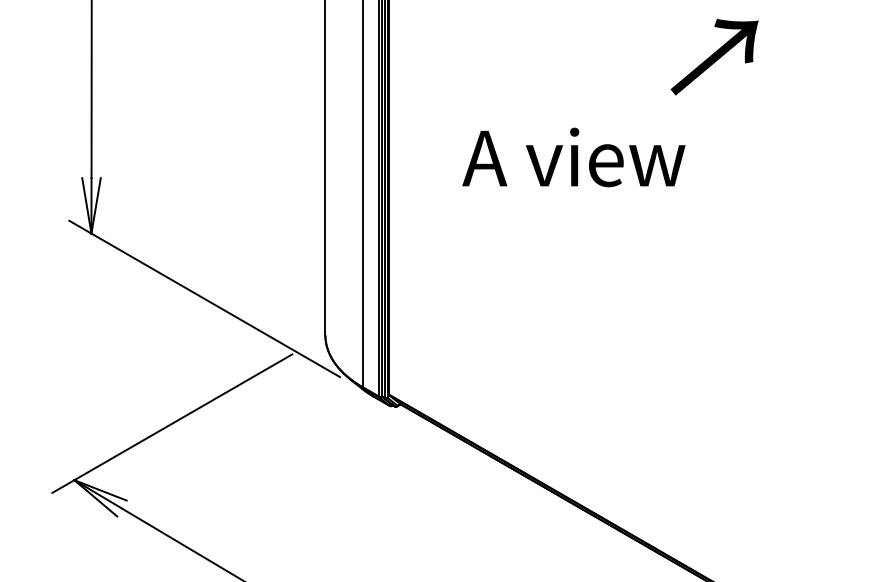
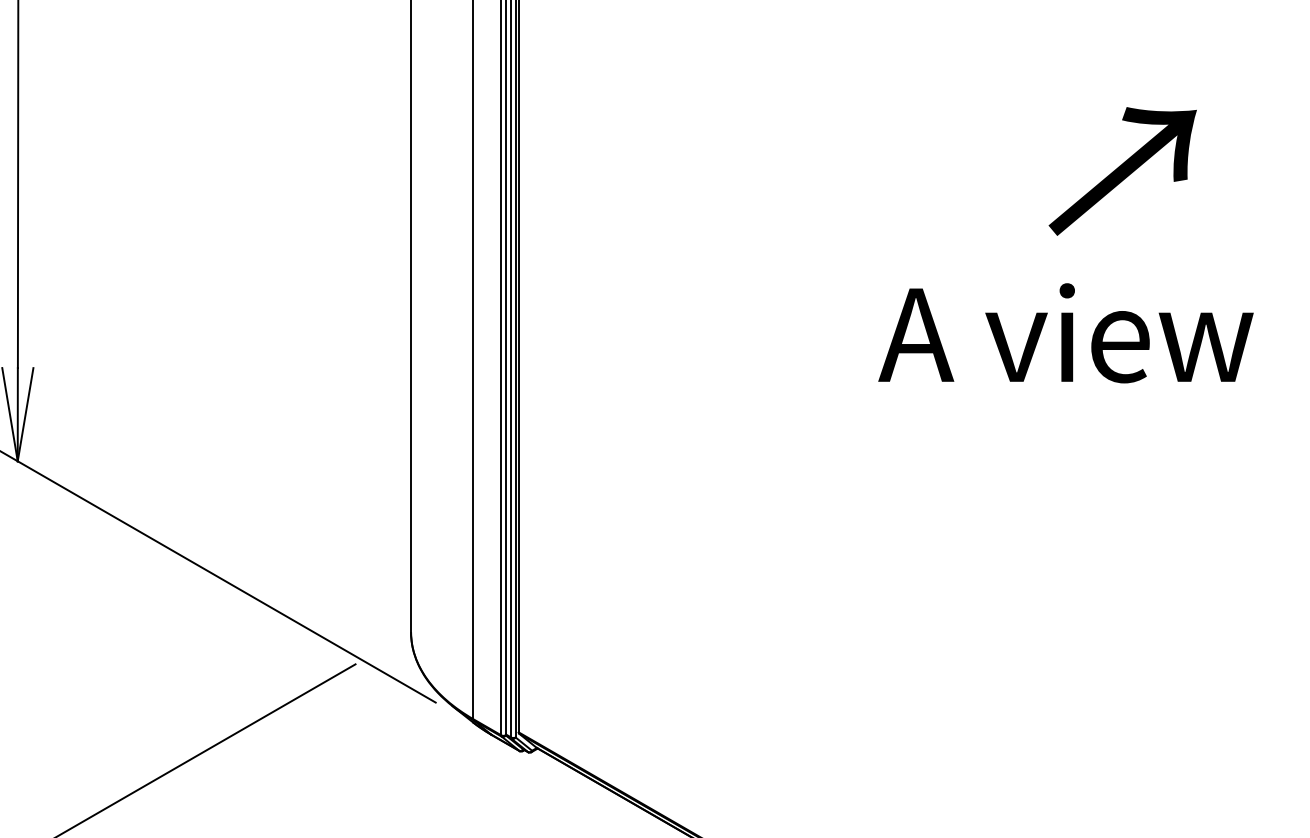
text: (714, 57) -> (1122, 171), moved
text: (573, 157) -> (1065, 333), moved

